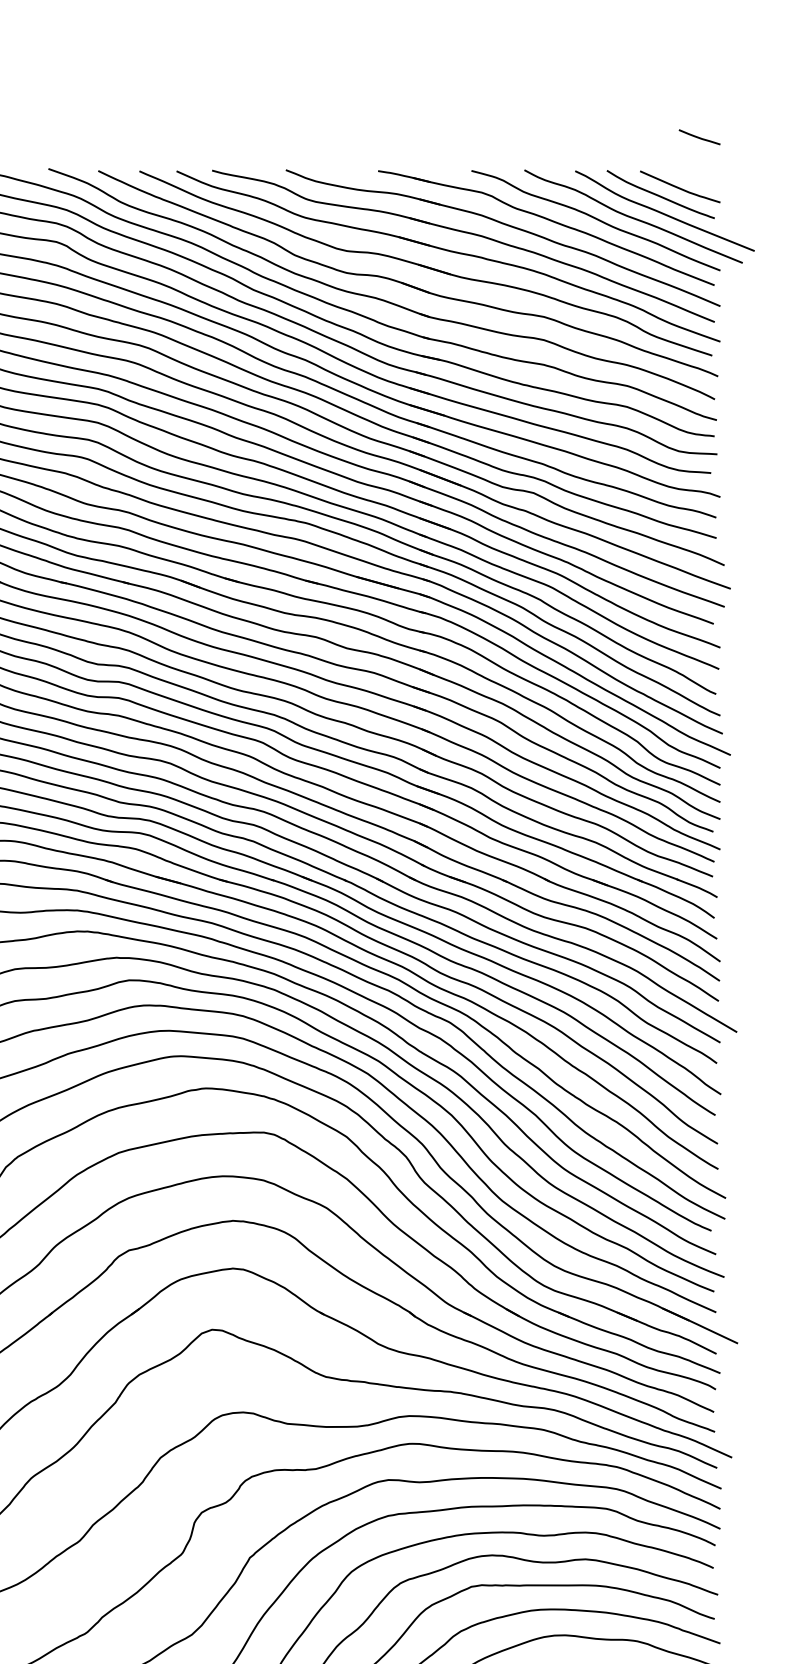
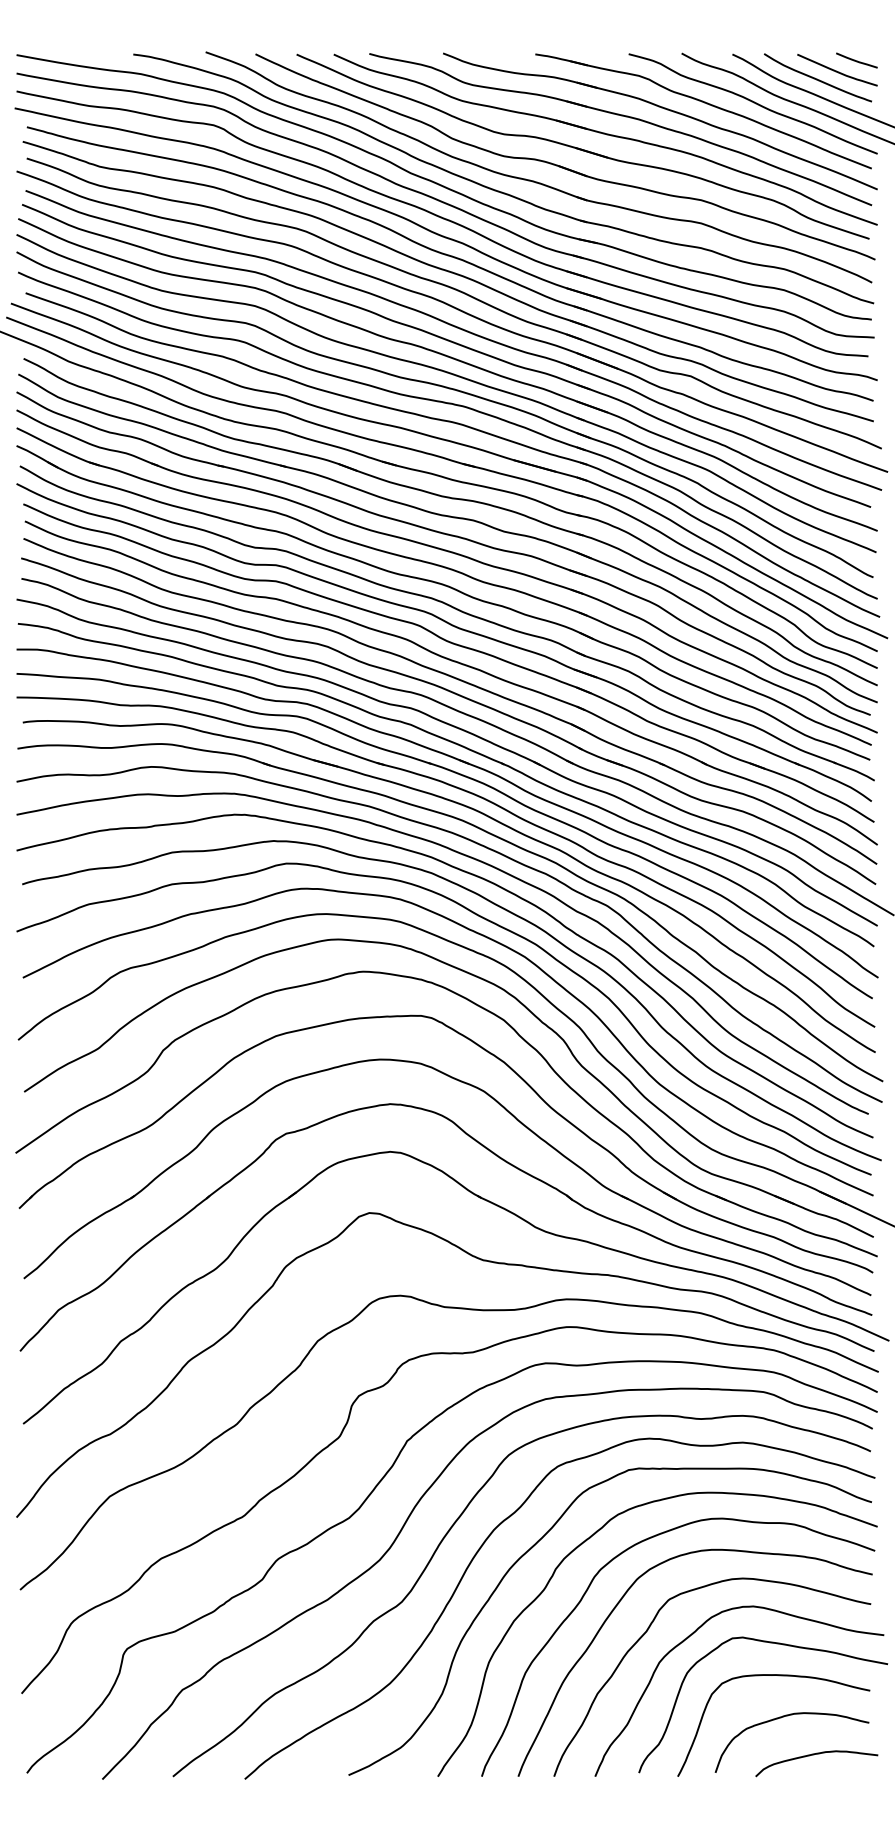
line: (699, 137) -> (856, 60), moved

